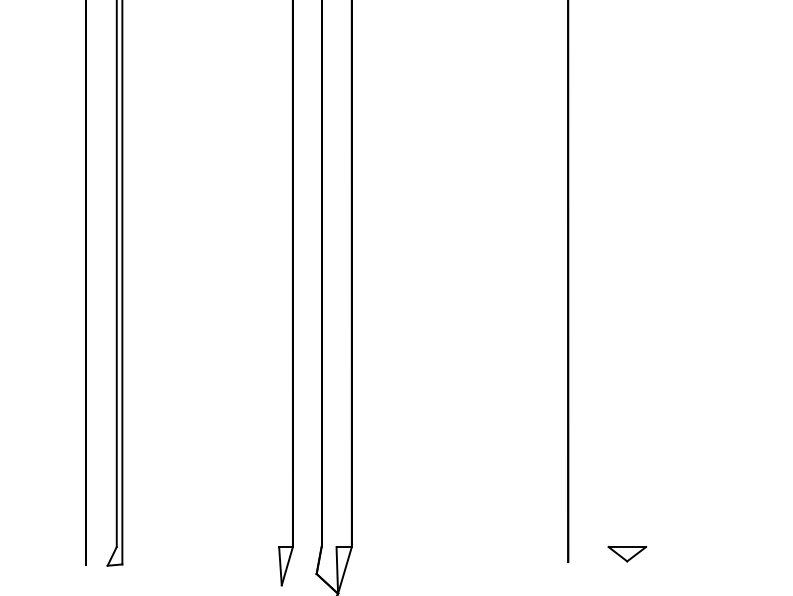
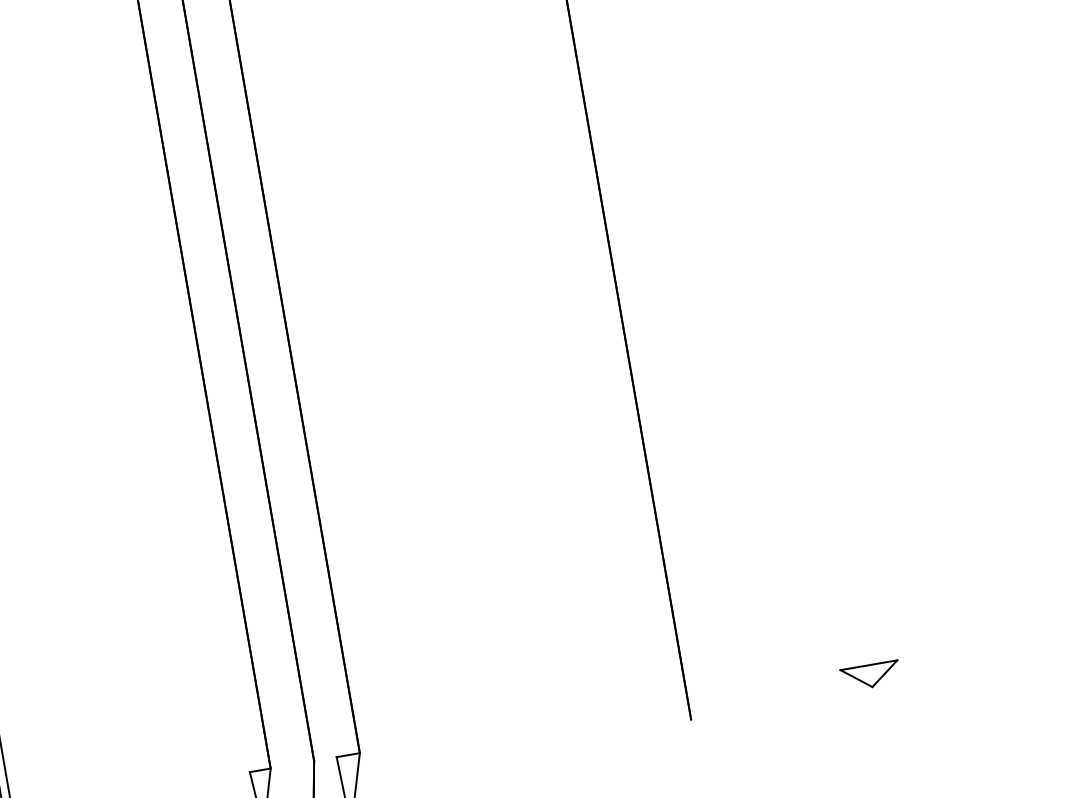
part: (627, 554) -> (871, 676), moved

